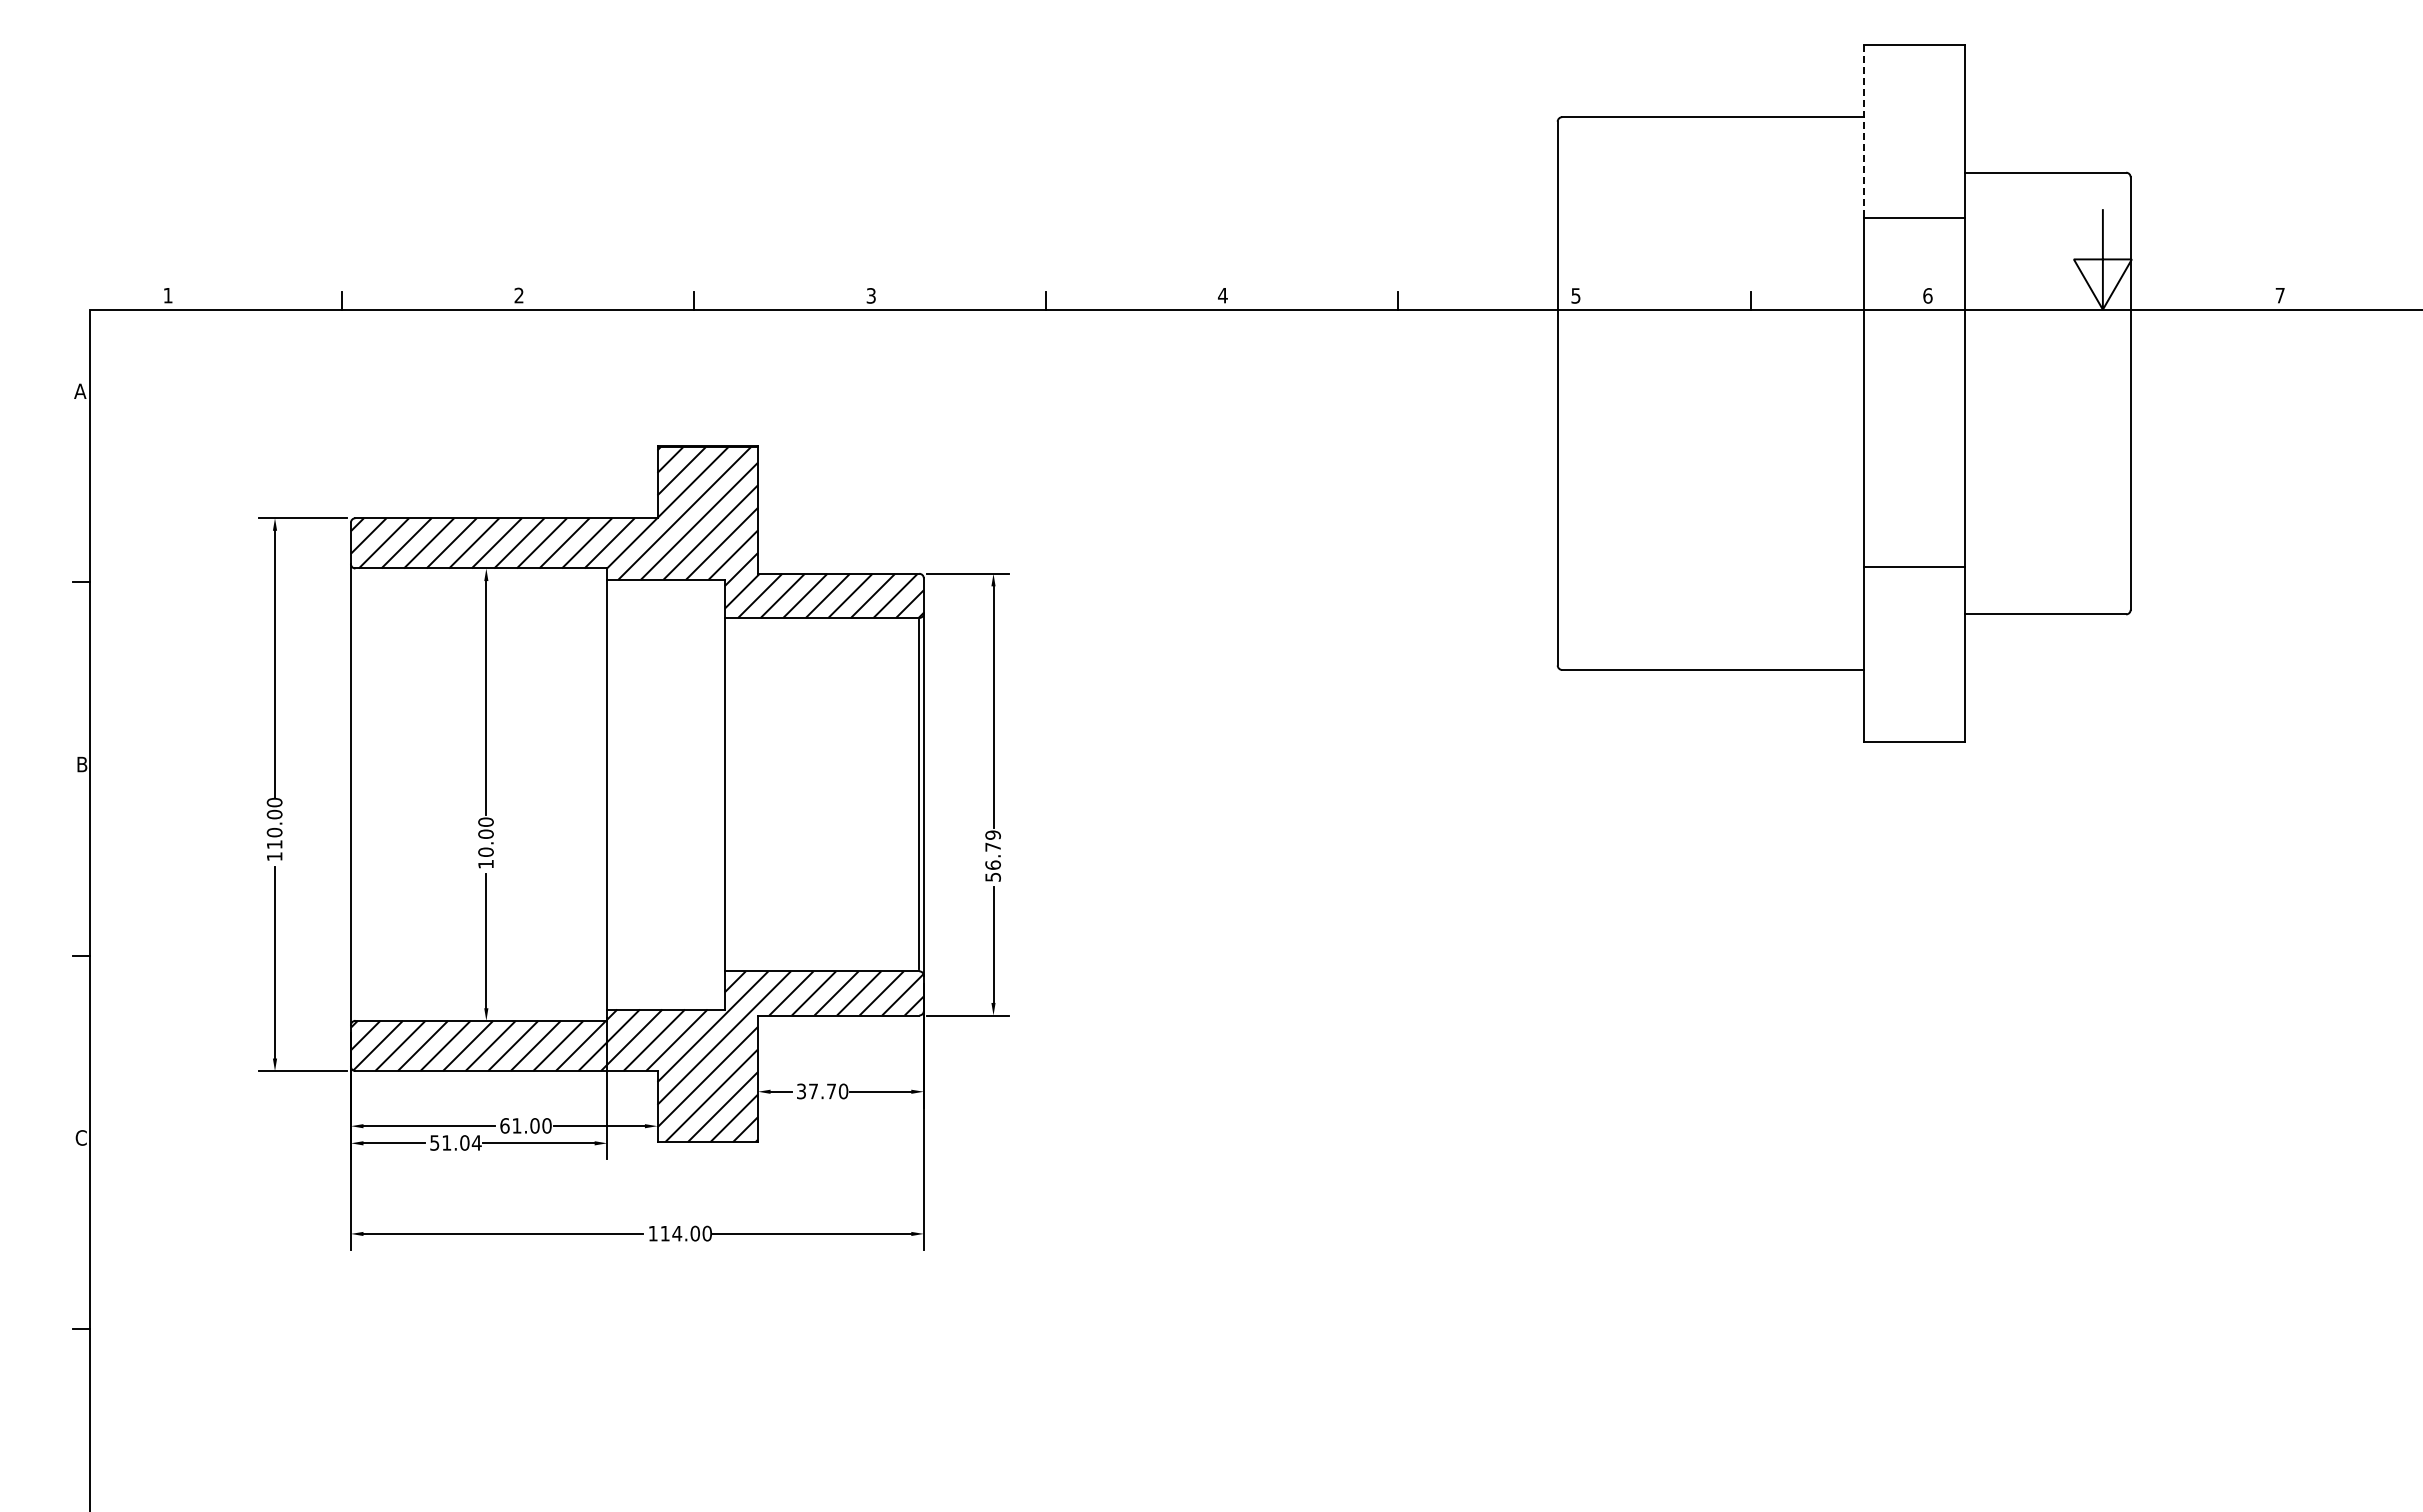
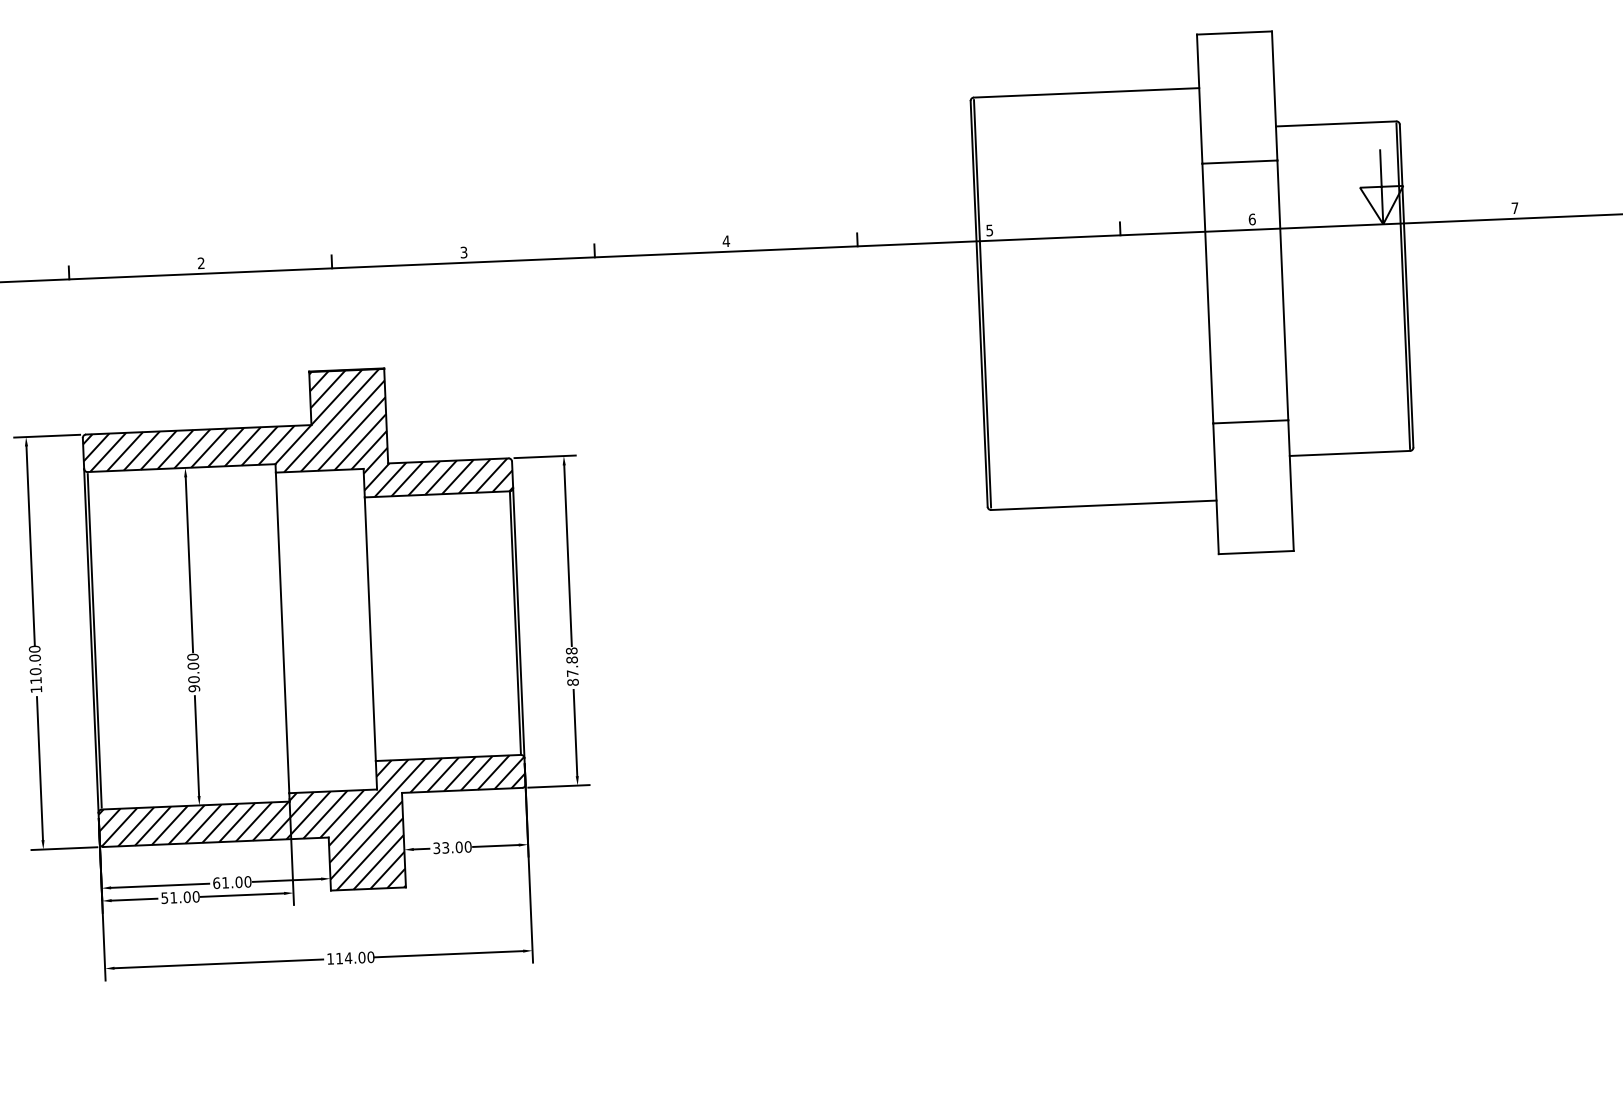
line: (1864, 131) -> (1199, 98), dashed -> solid
line: (1562, 393) -> (982, 303), added
line: (2126, 393) -> (1403, 286), added
line: (355, 794) -> (94, 640), added
text: (992, 855) -> (571, 666), 56.79 -> 87.88
text: (485, 864) -> (193, 688), 10.00 -> 90.00
text: (822, 1091) -> (452, 847), 37.70 -> 33.00
text: (476, 1142) -> (195, 896), 51.04 -> 51.00

